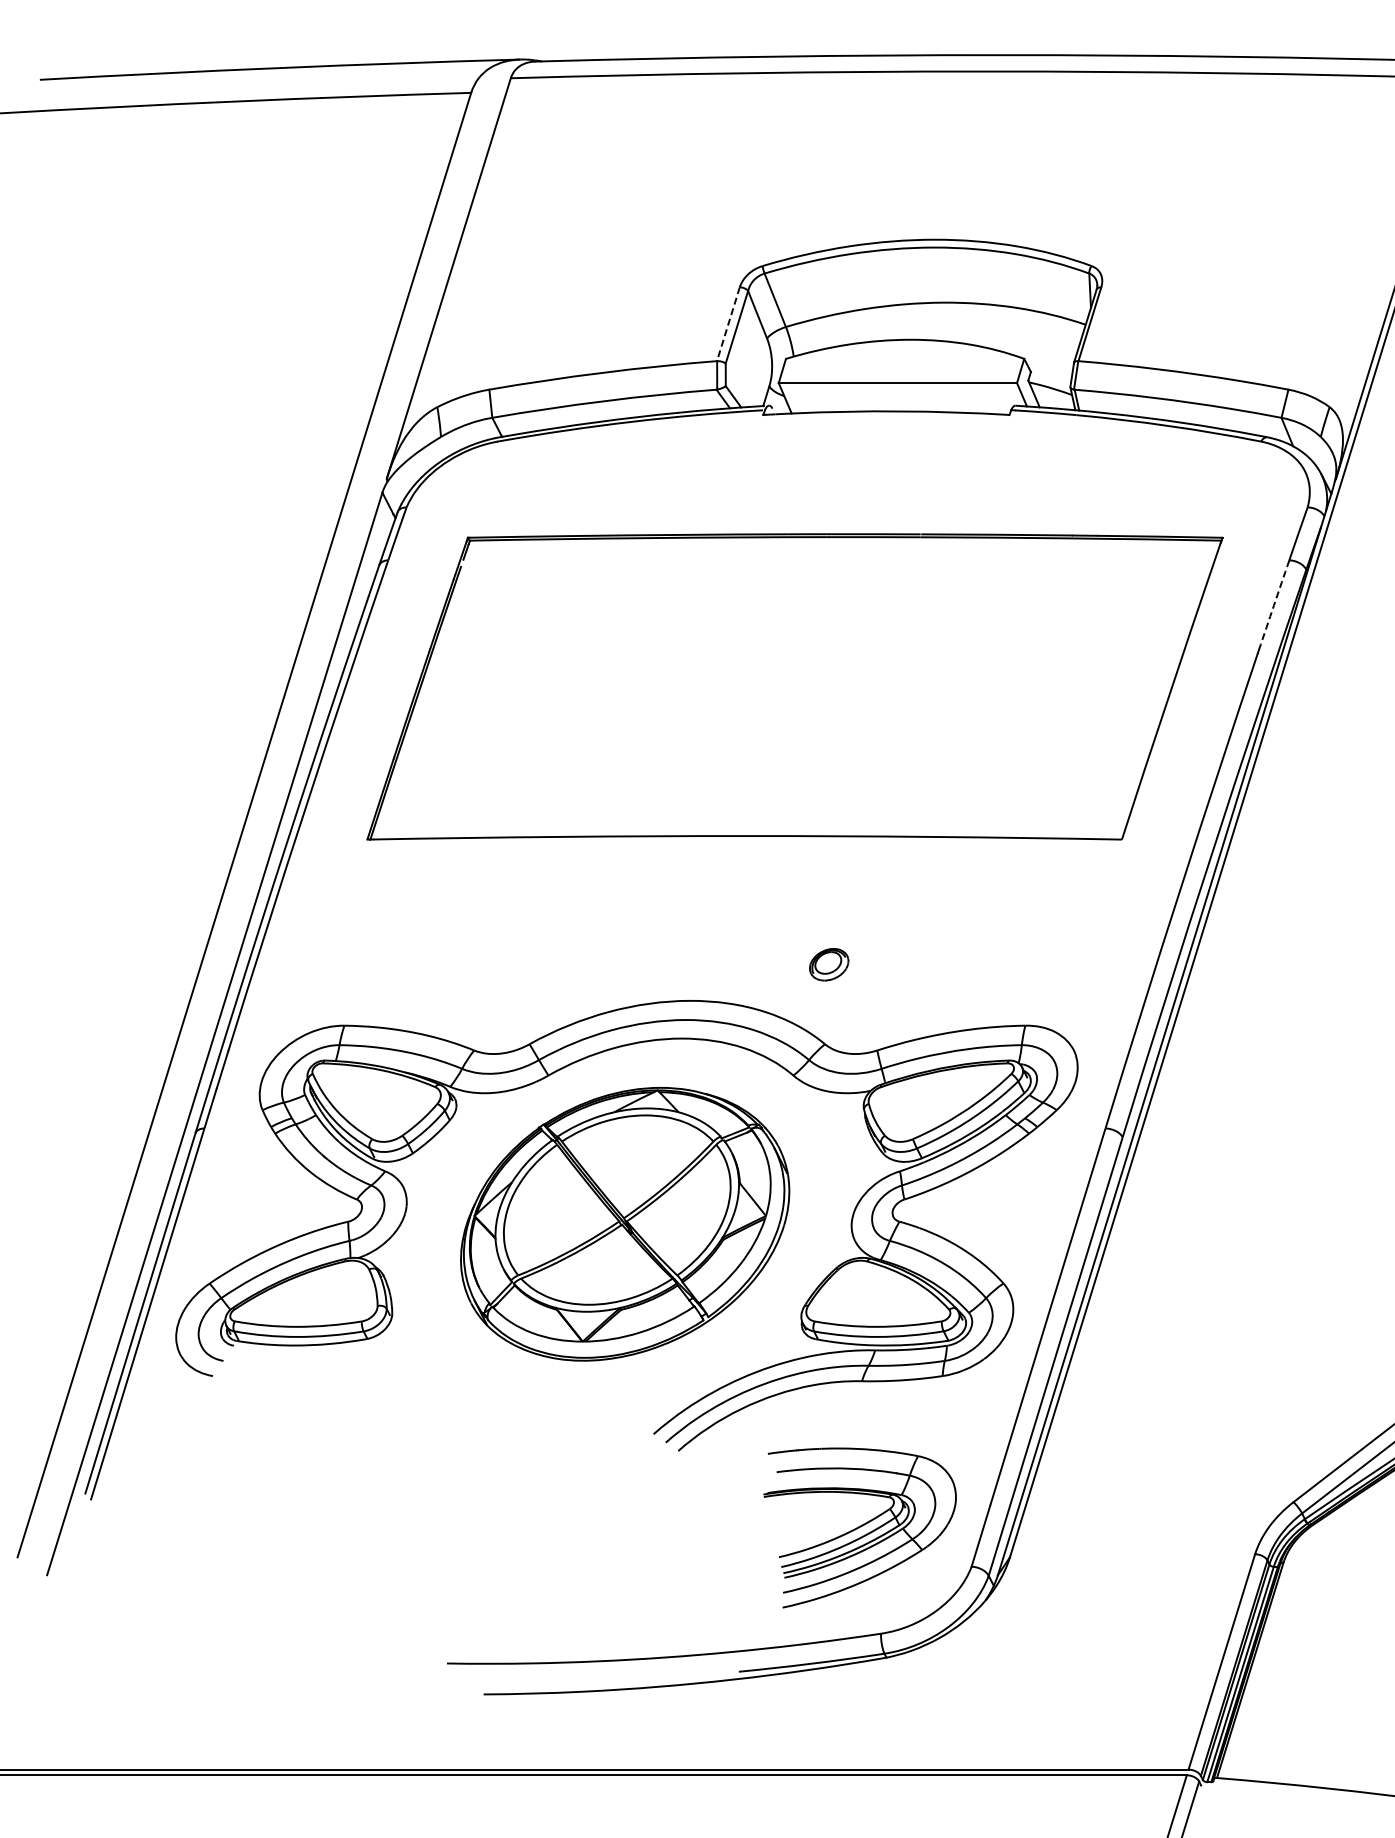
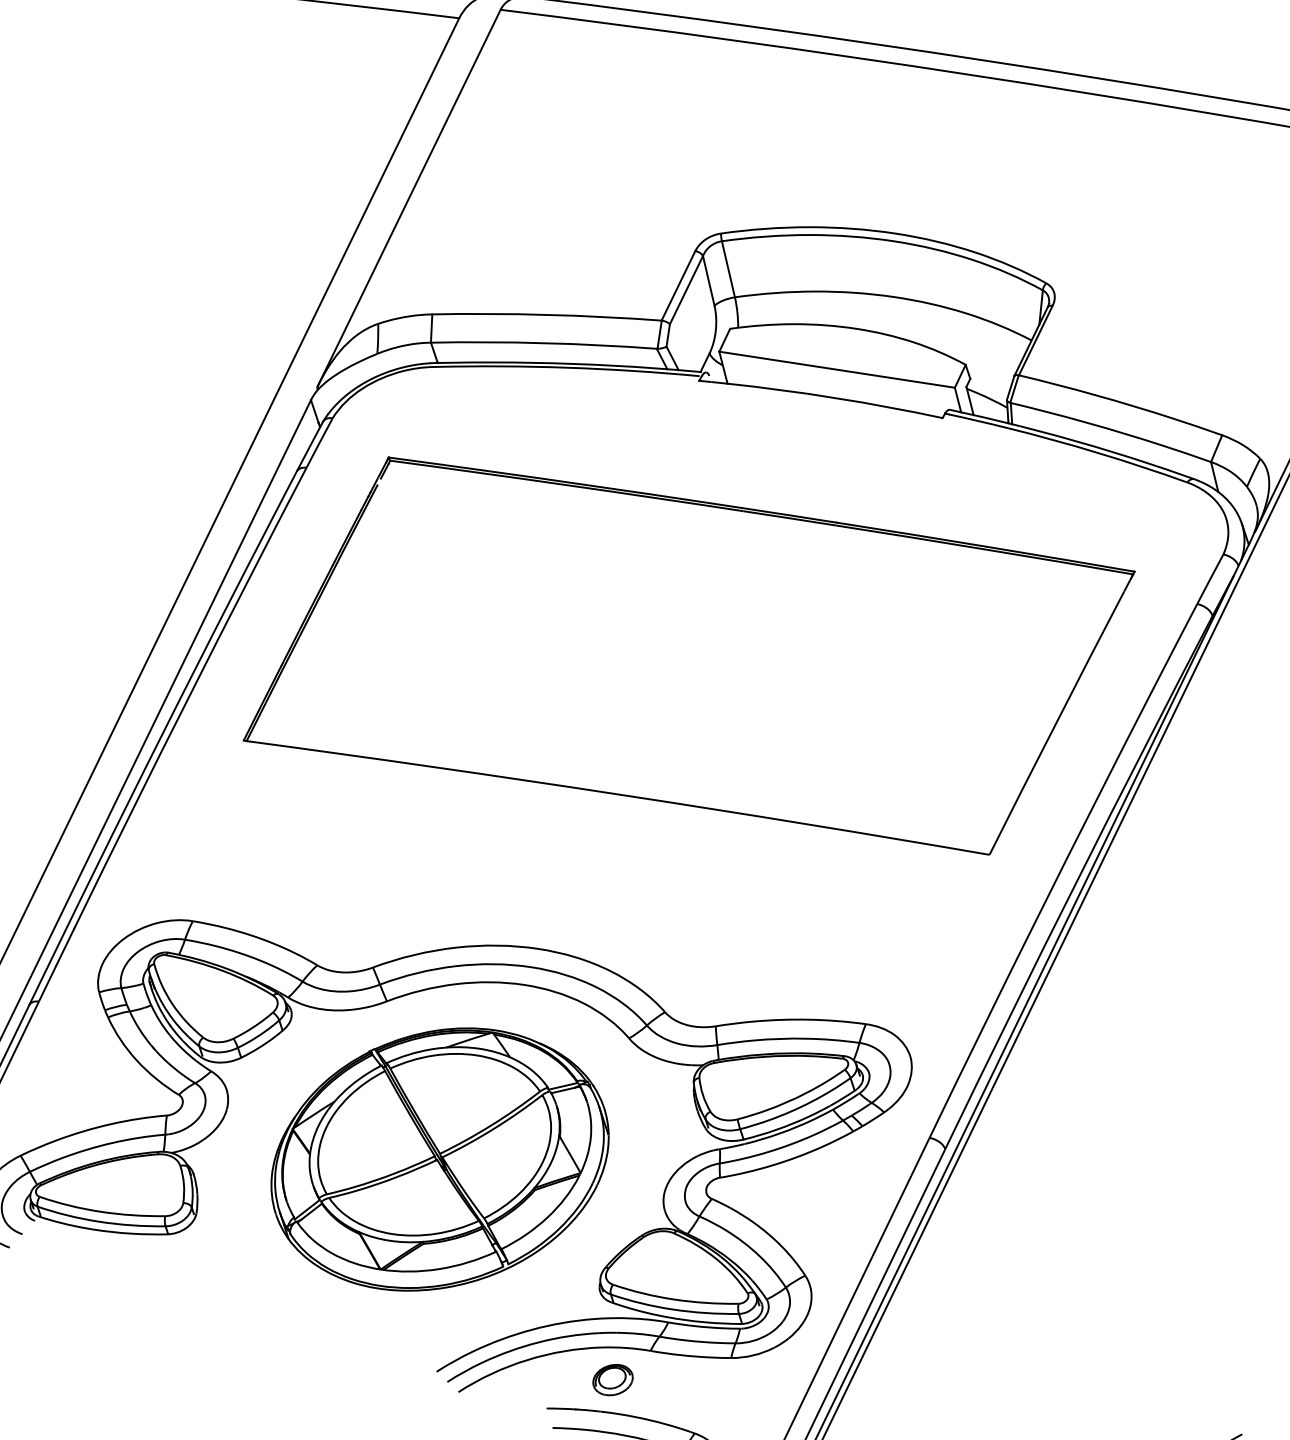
line: (728, 324) -> (678, 286), dashed -> solid
arc: (1274, 605) -> (1175, 646), dashed -> solid
part: (829, 964) -> (613, 1379), moved

